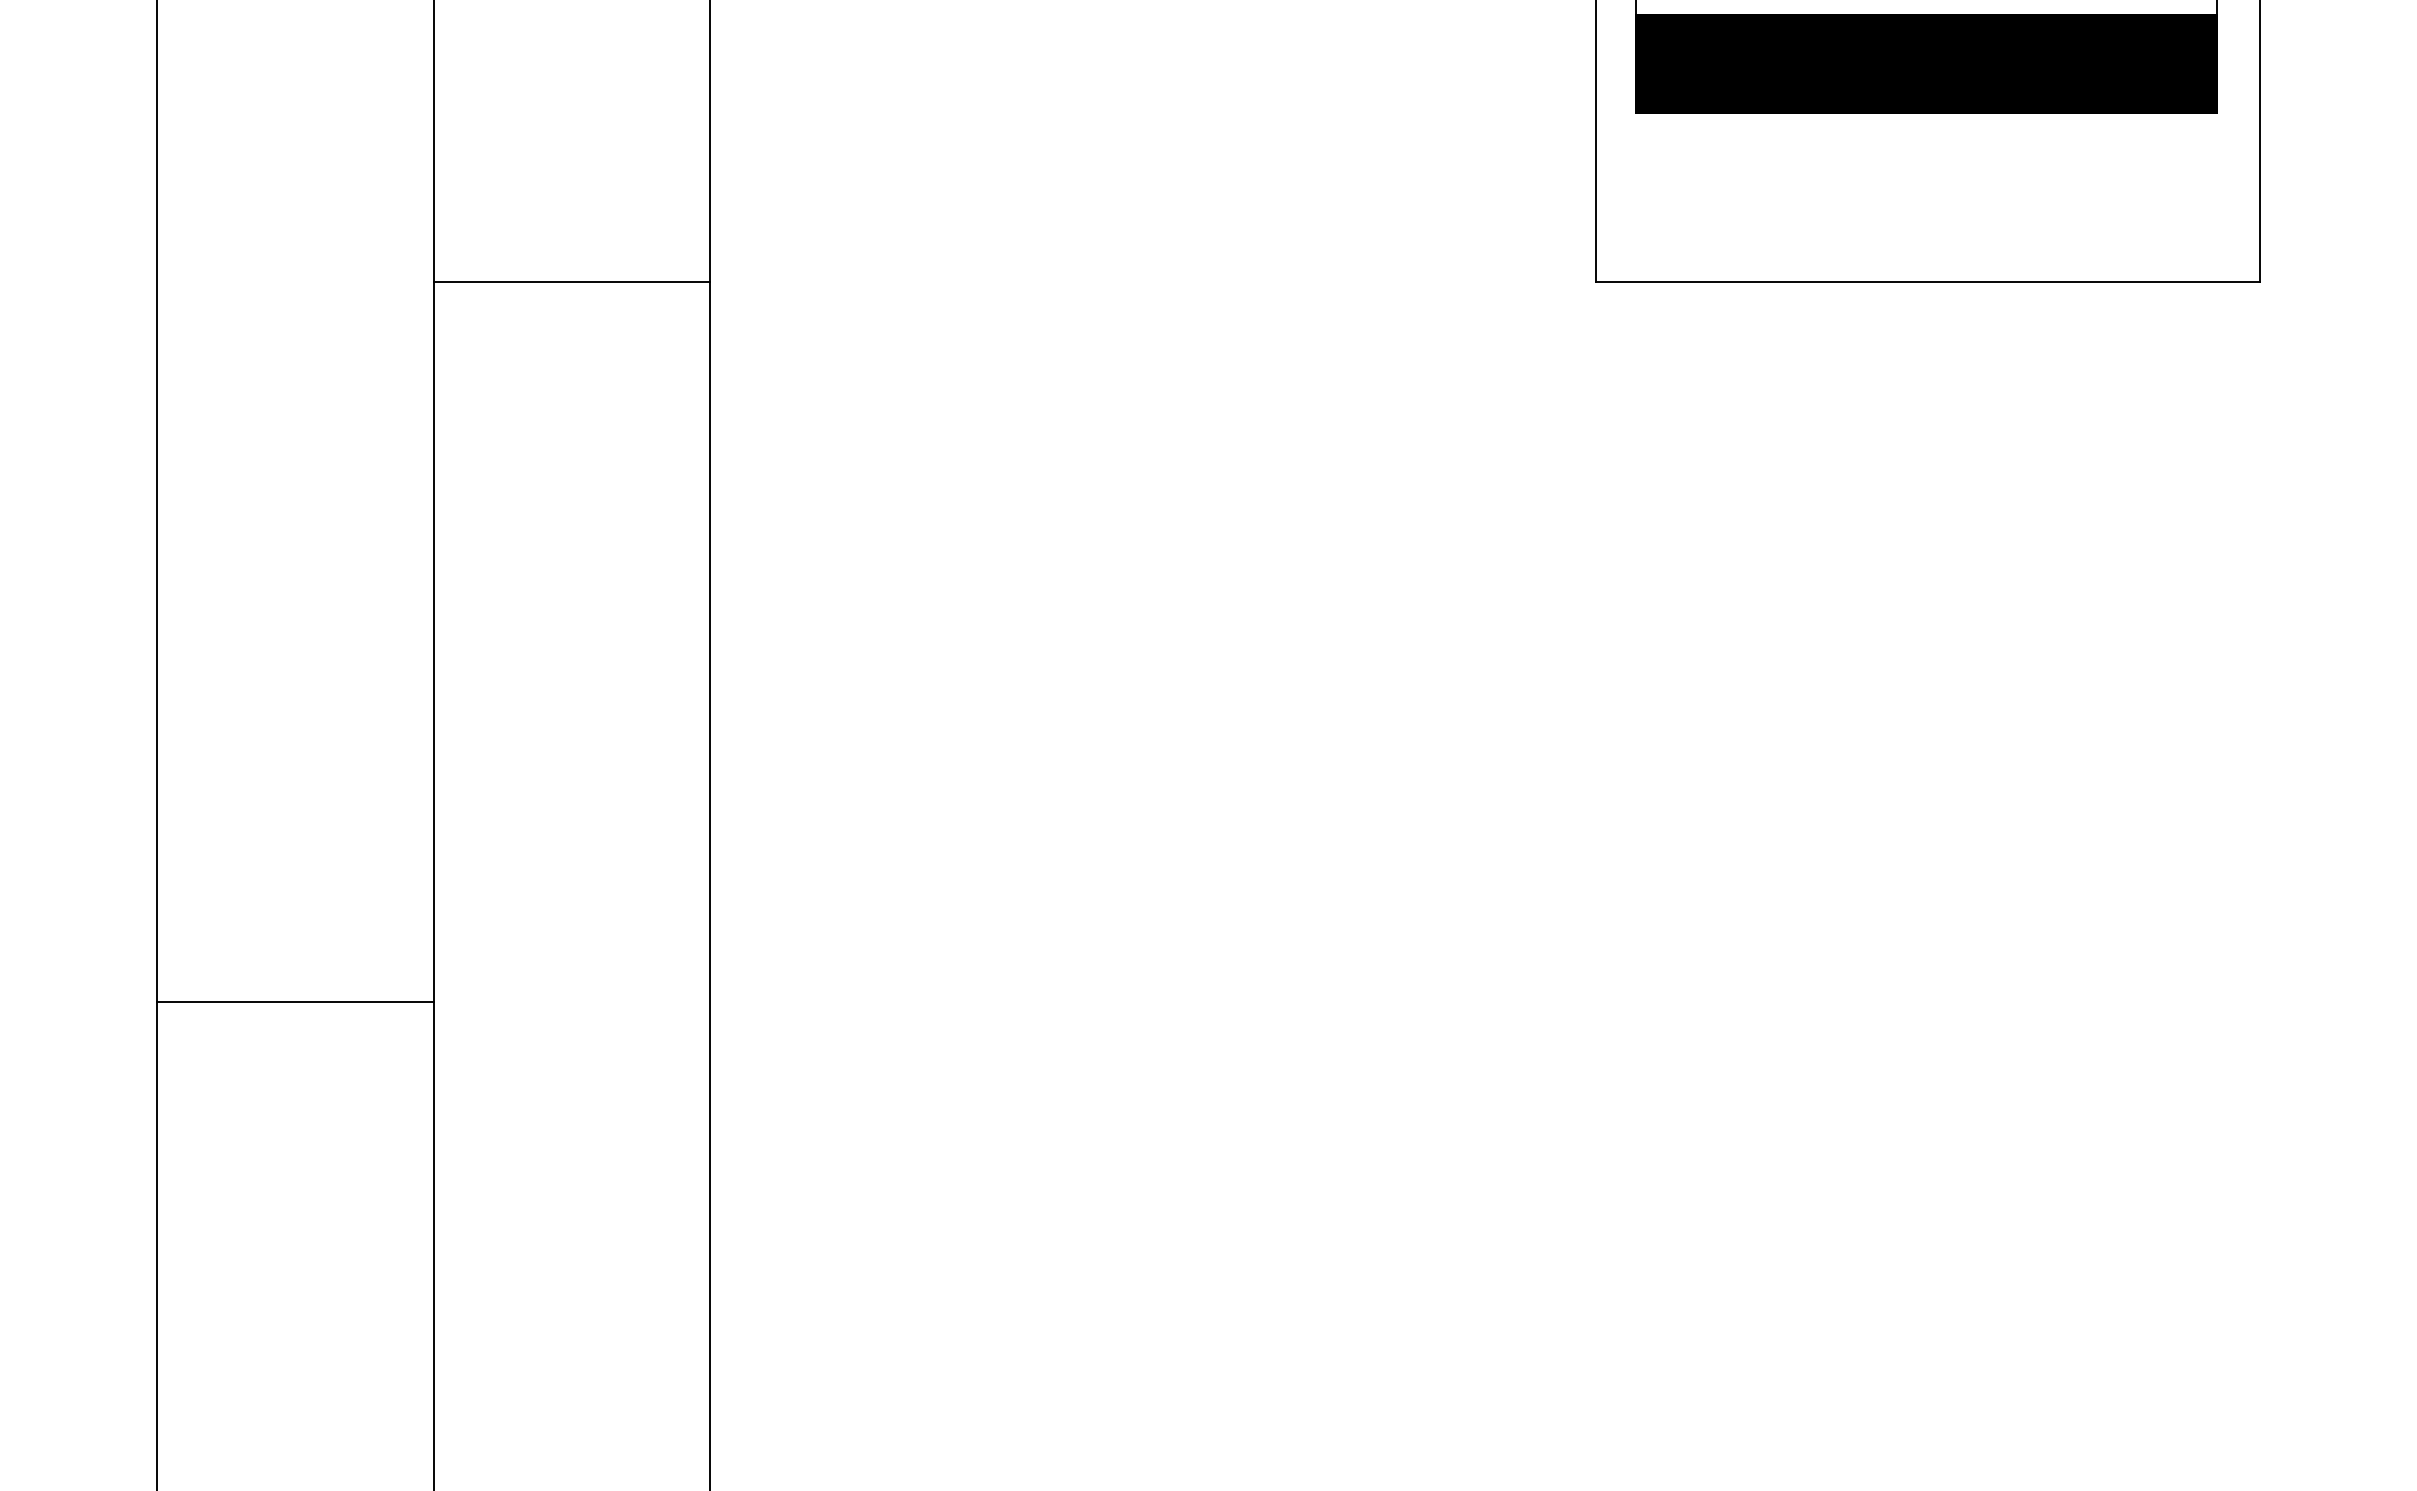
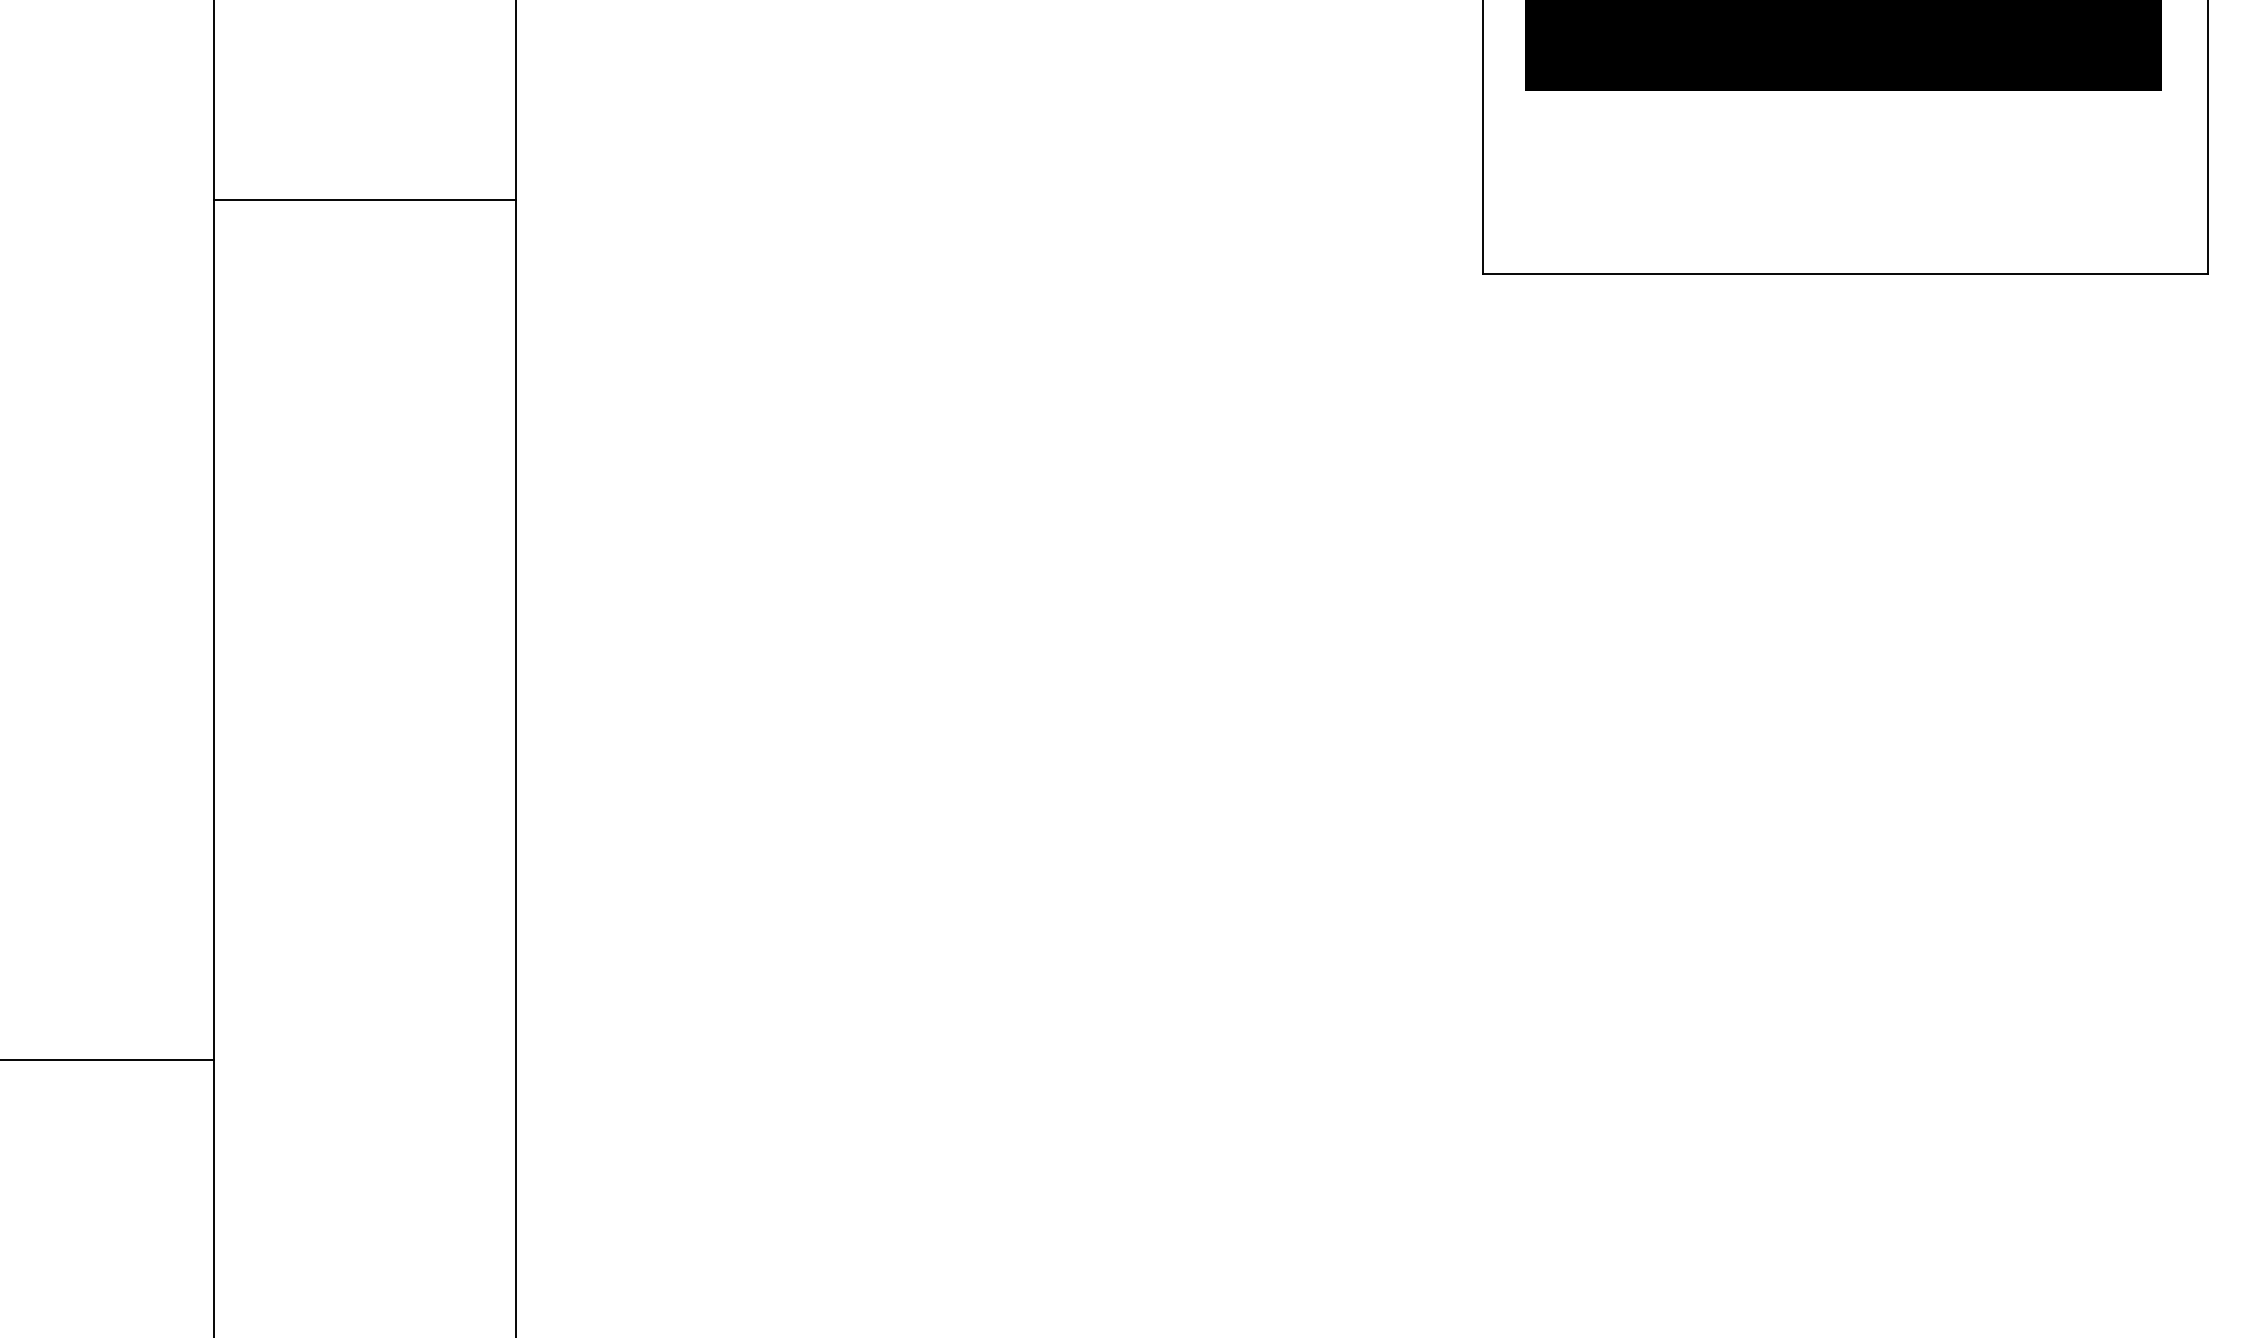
line: (571, 282) -> (364, 200), moved

